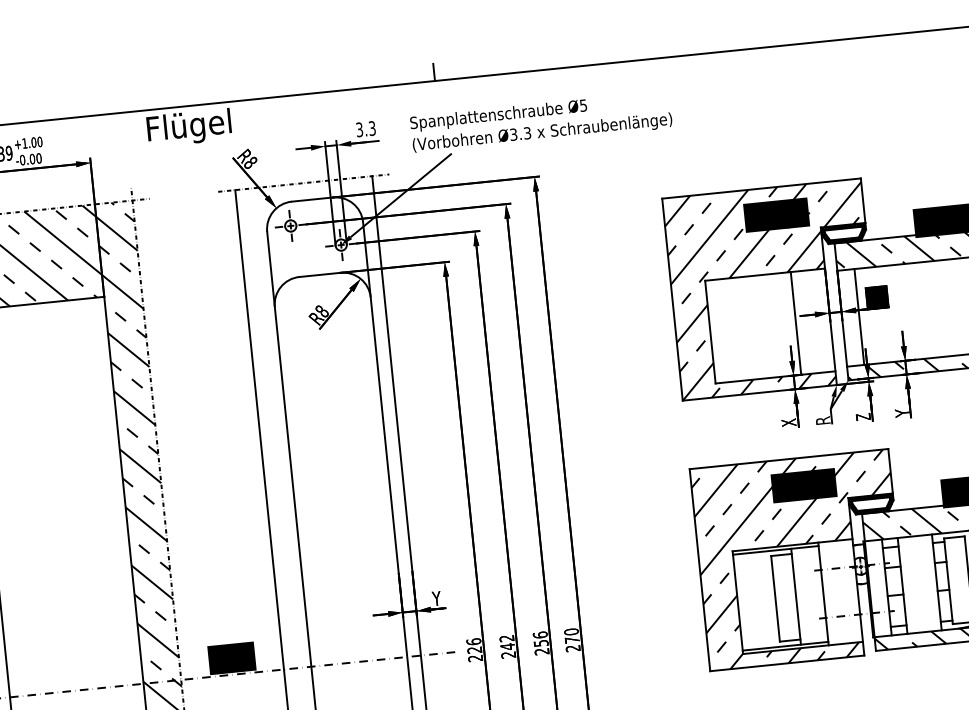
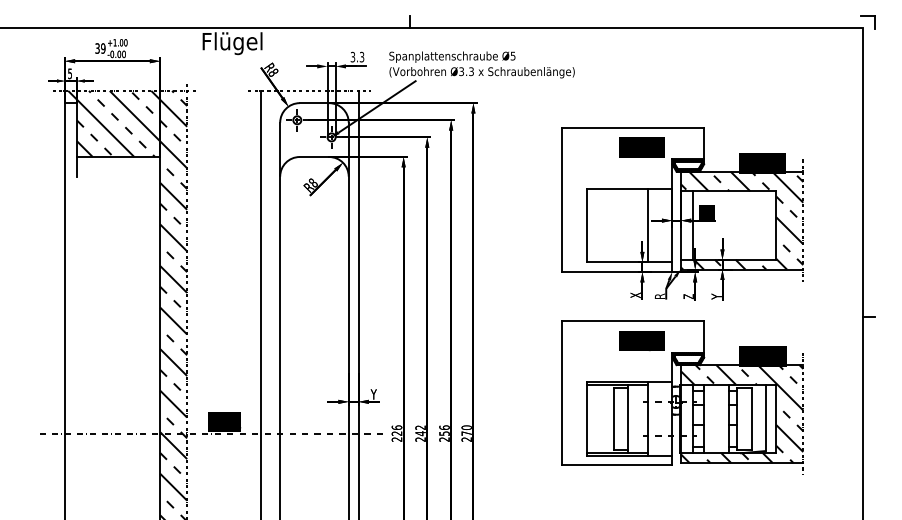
hatch: (772, 289) -> (633, 199), removed
hatch: (799, 560) -> (633, 393), removed

